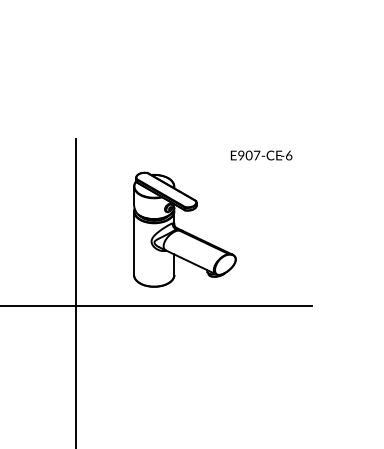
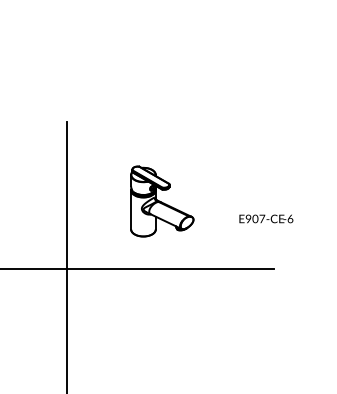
text: (261, 155) -> (266, 218), moved
part: (184, 229) -> (161, 201), size x0.7

